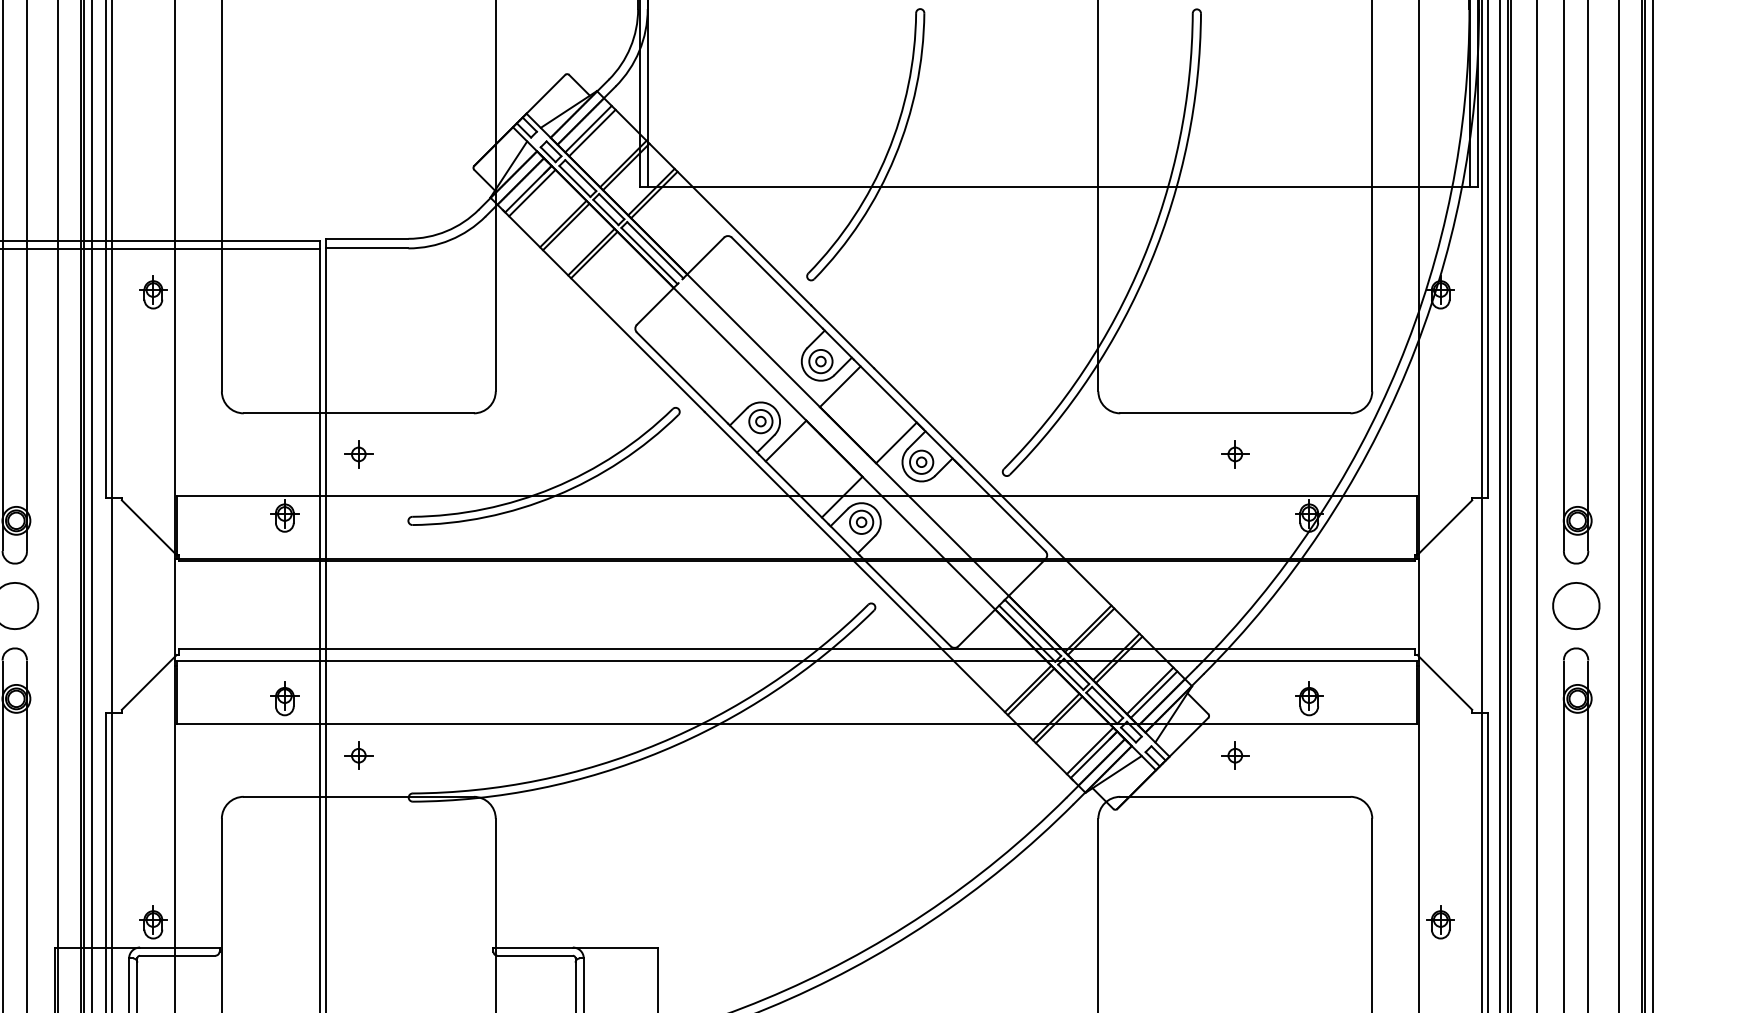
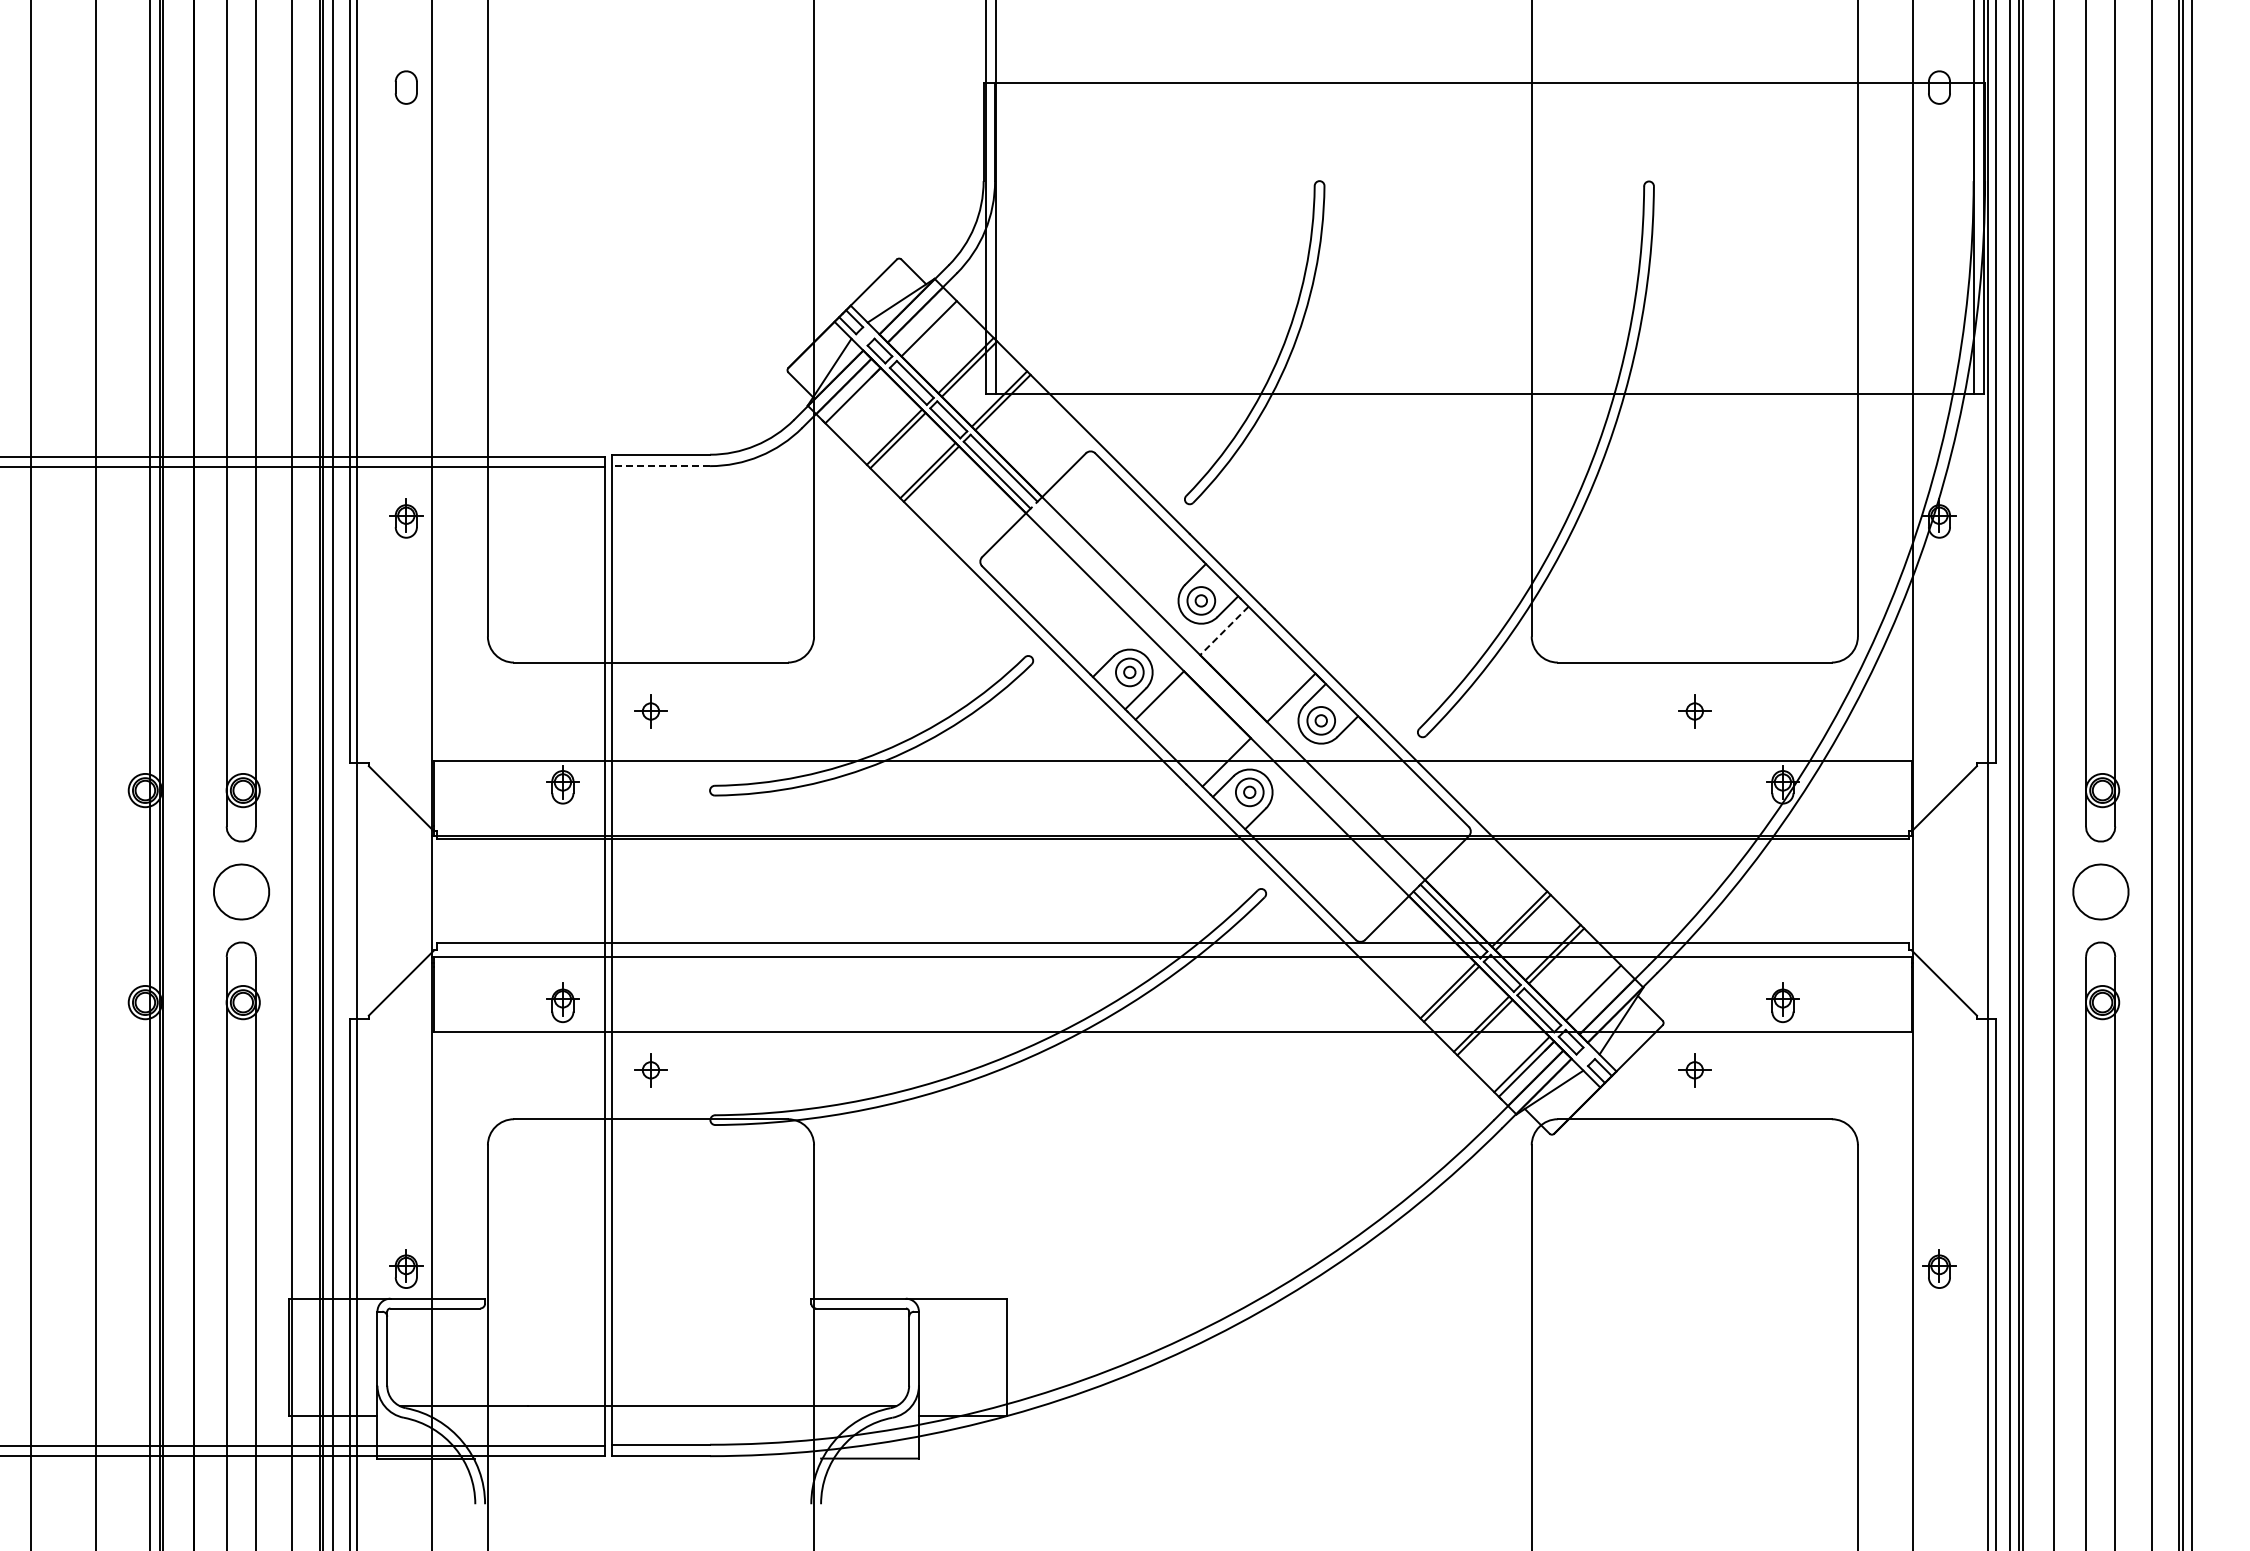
line: (588, 128) -> (924, 323), removed
line: (532, 192) -> (857, 399), removed
line: (367, 248) -> (661, 466), solid -> dashed
line: (840, 387) -> (1224, 631), solid -> dashed
line: (1153, 694) -> (1597, 997), removed

